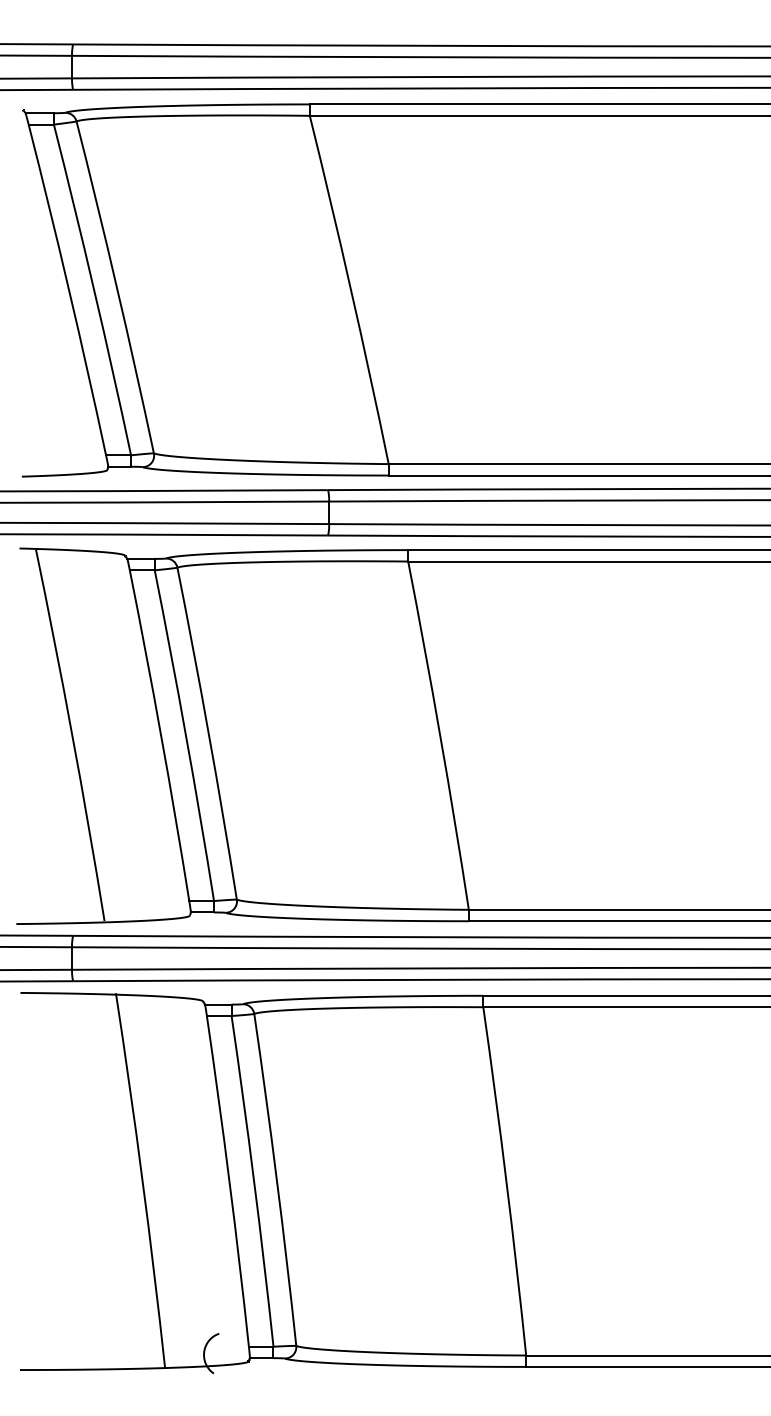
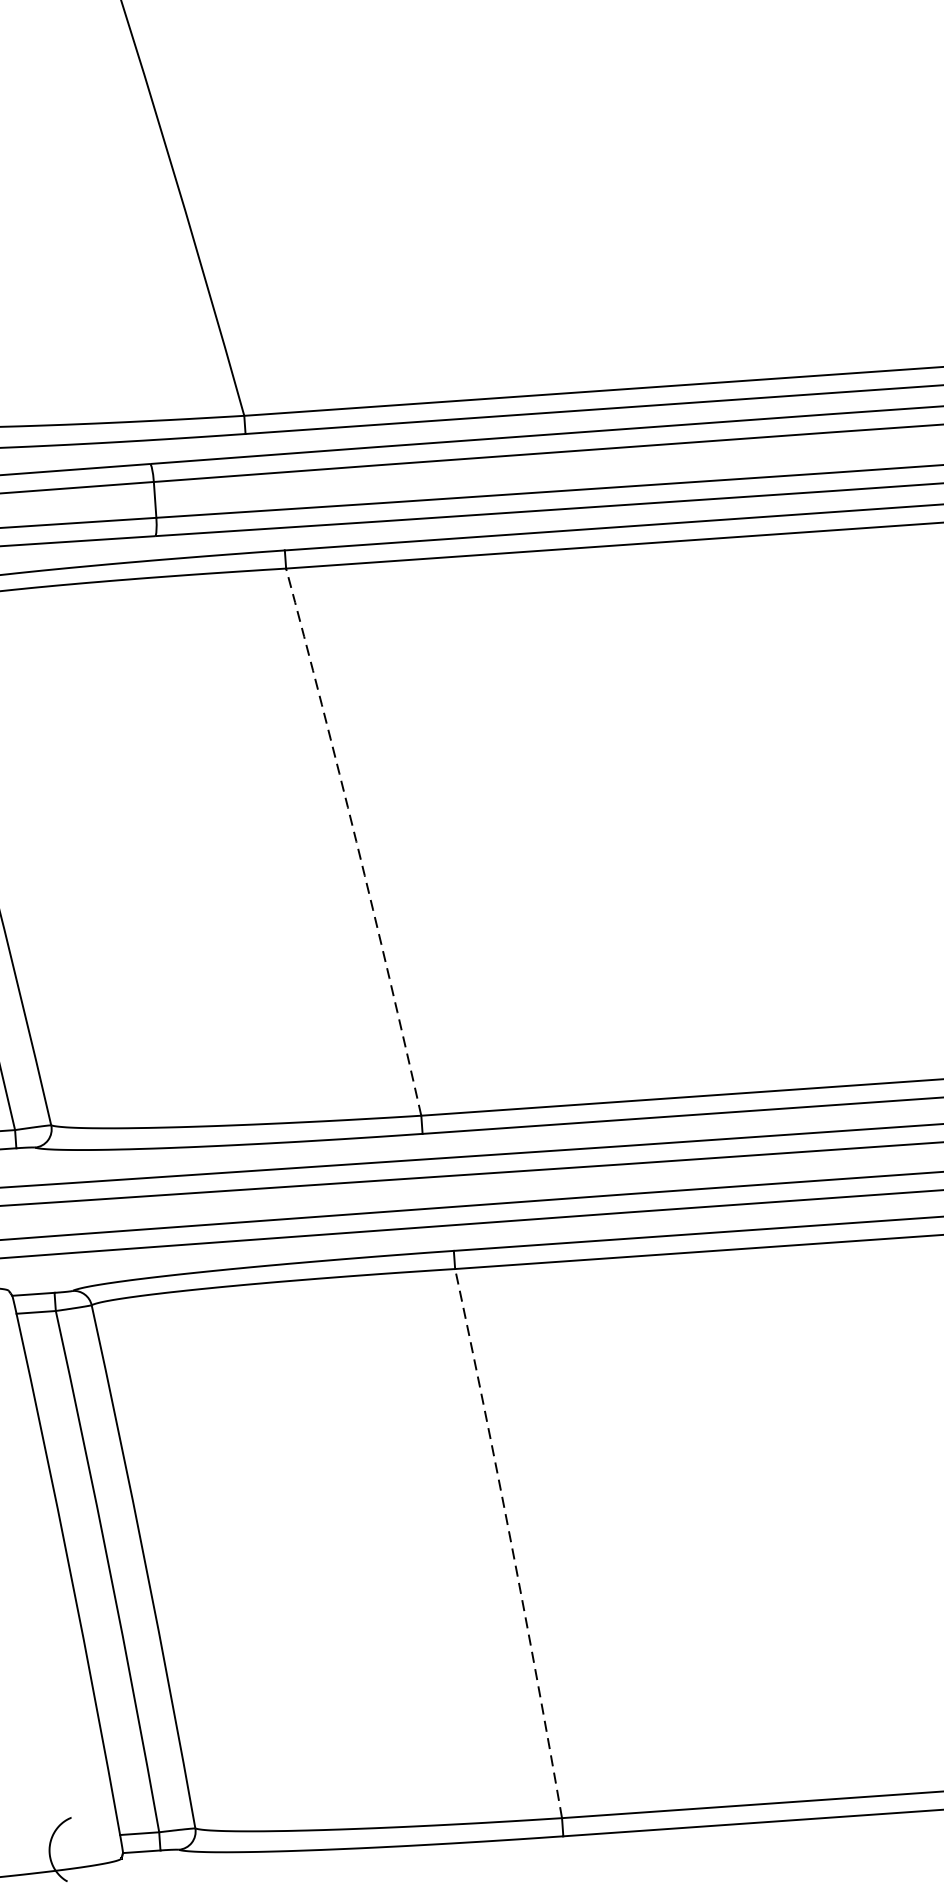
arc: (440, 735) -> (356, 841), solid -> dashed
arc: (506, 1181) -> (511, 1543), solid -> dashed

